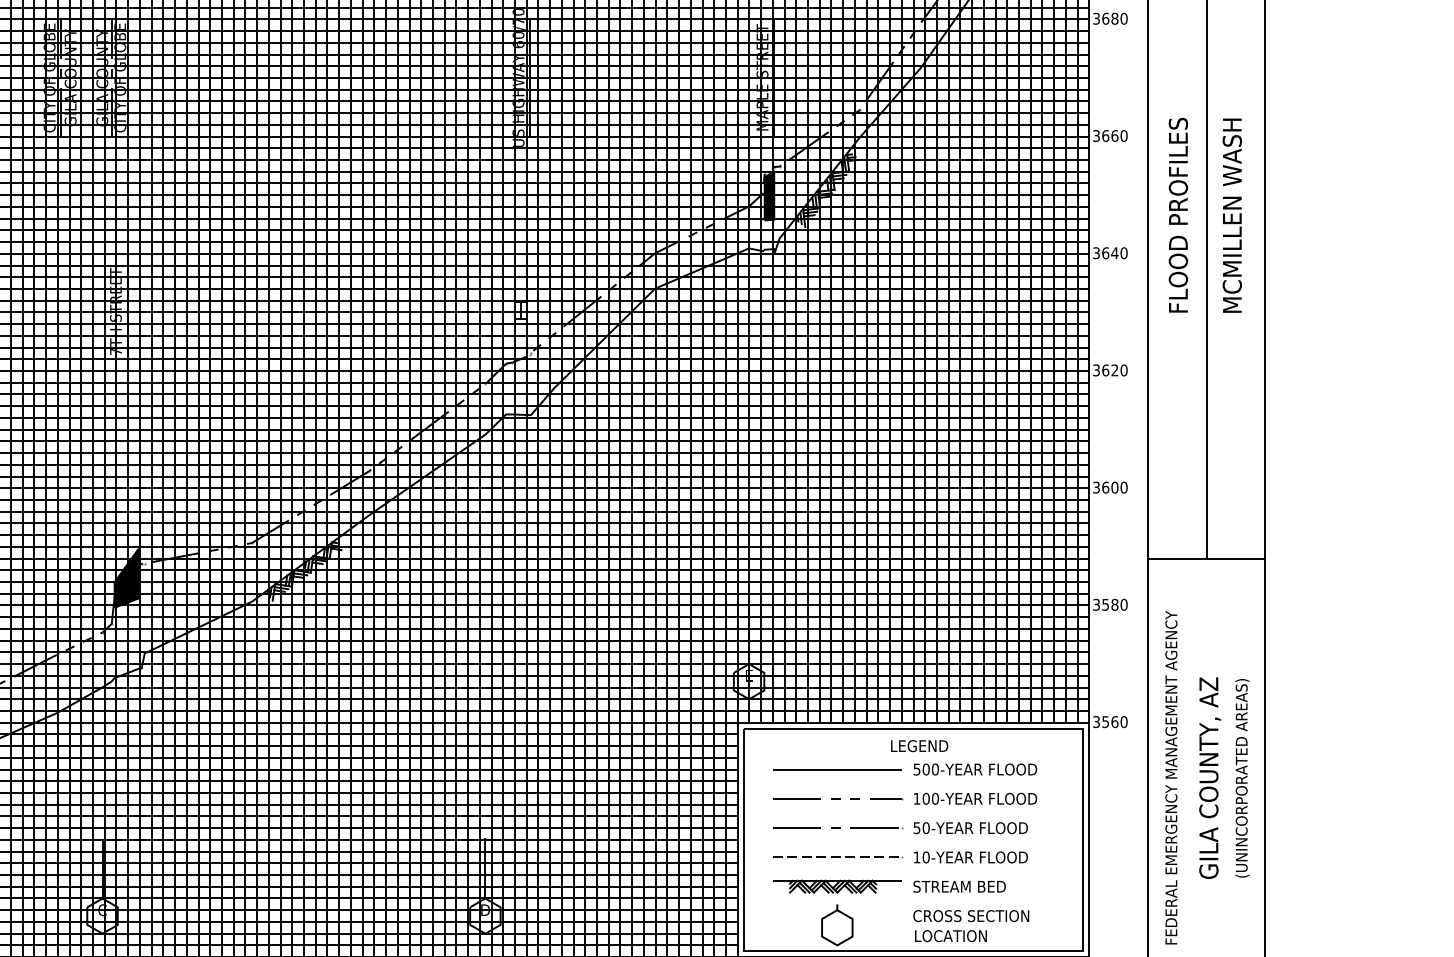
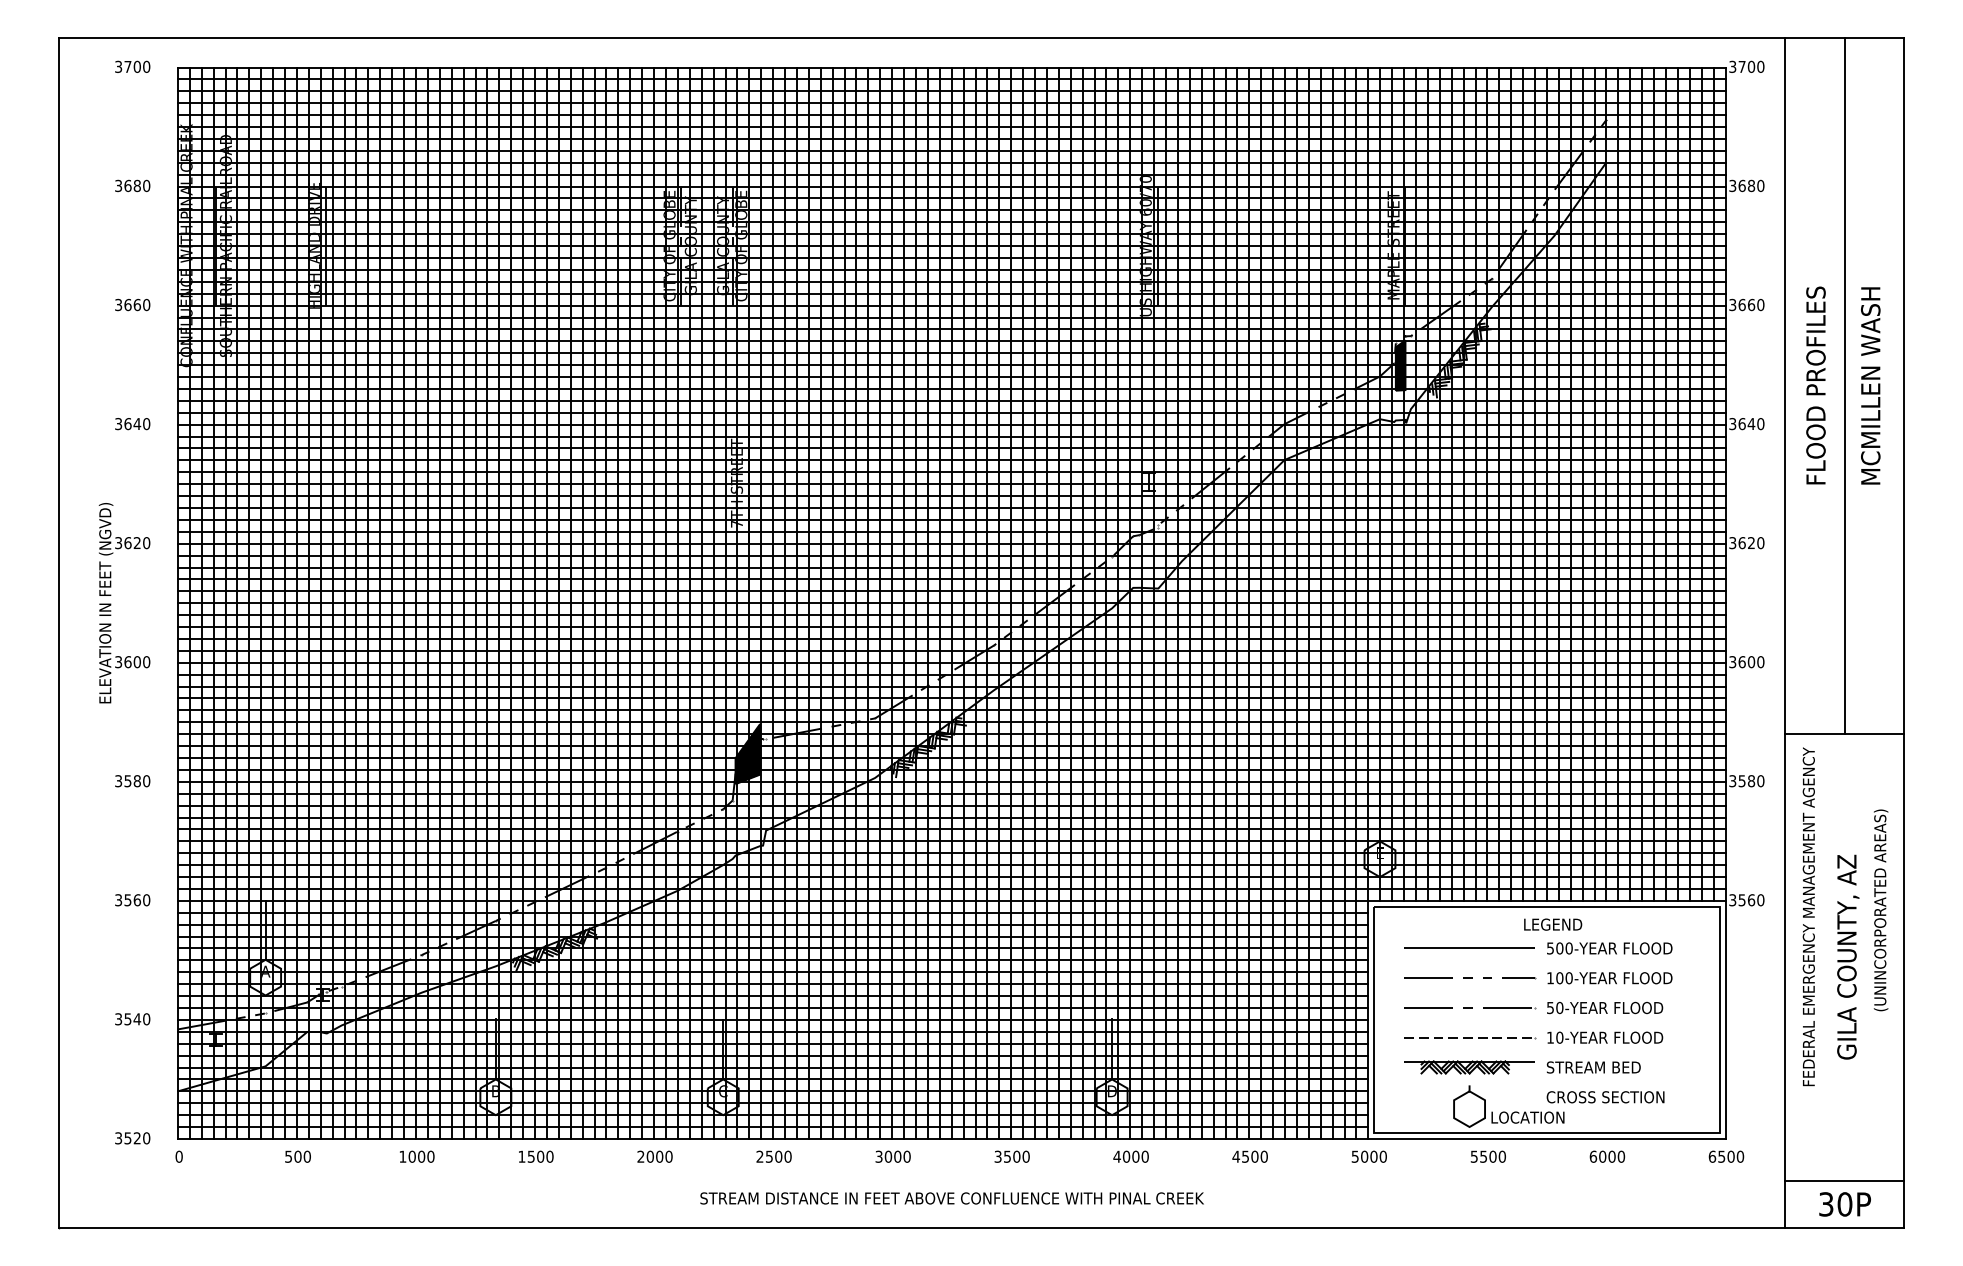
text: (1171, 777) -> (1808, 916), moved
text: (1241, 778) -> (1880, 910), moved
text: (950, 935) -> (1527, 1117), moved

